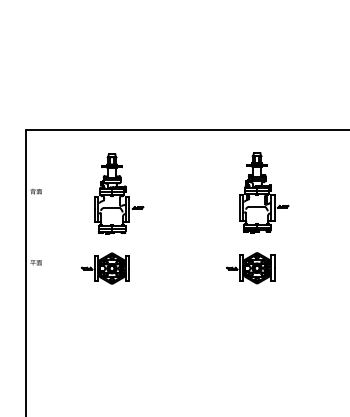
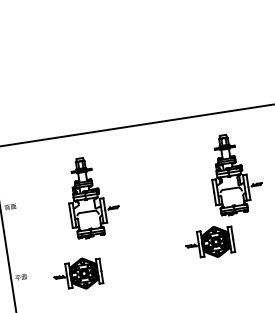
part: (105, 268) -> (77, 274), moved
part: (250, 268) -> (209, 243), moved

